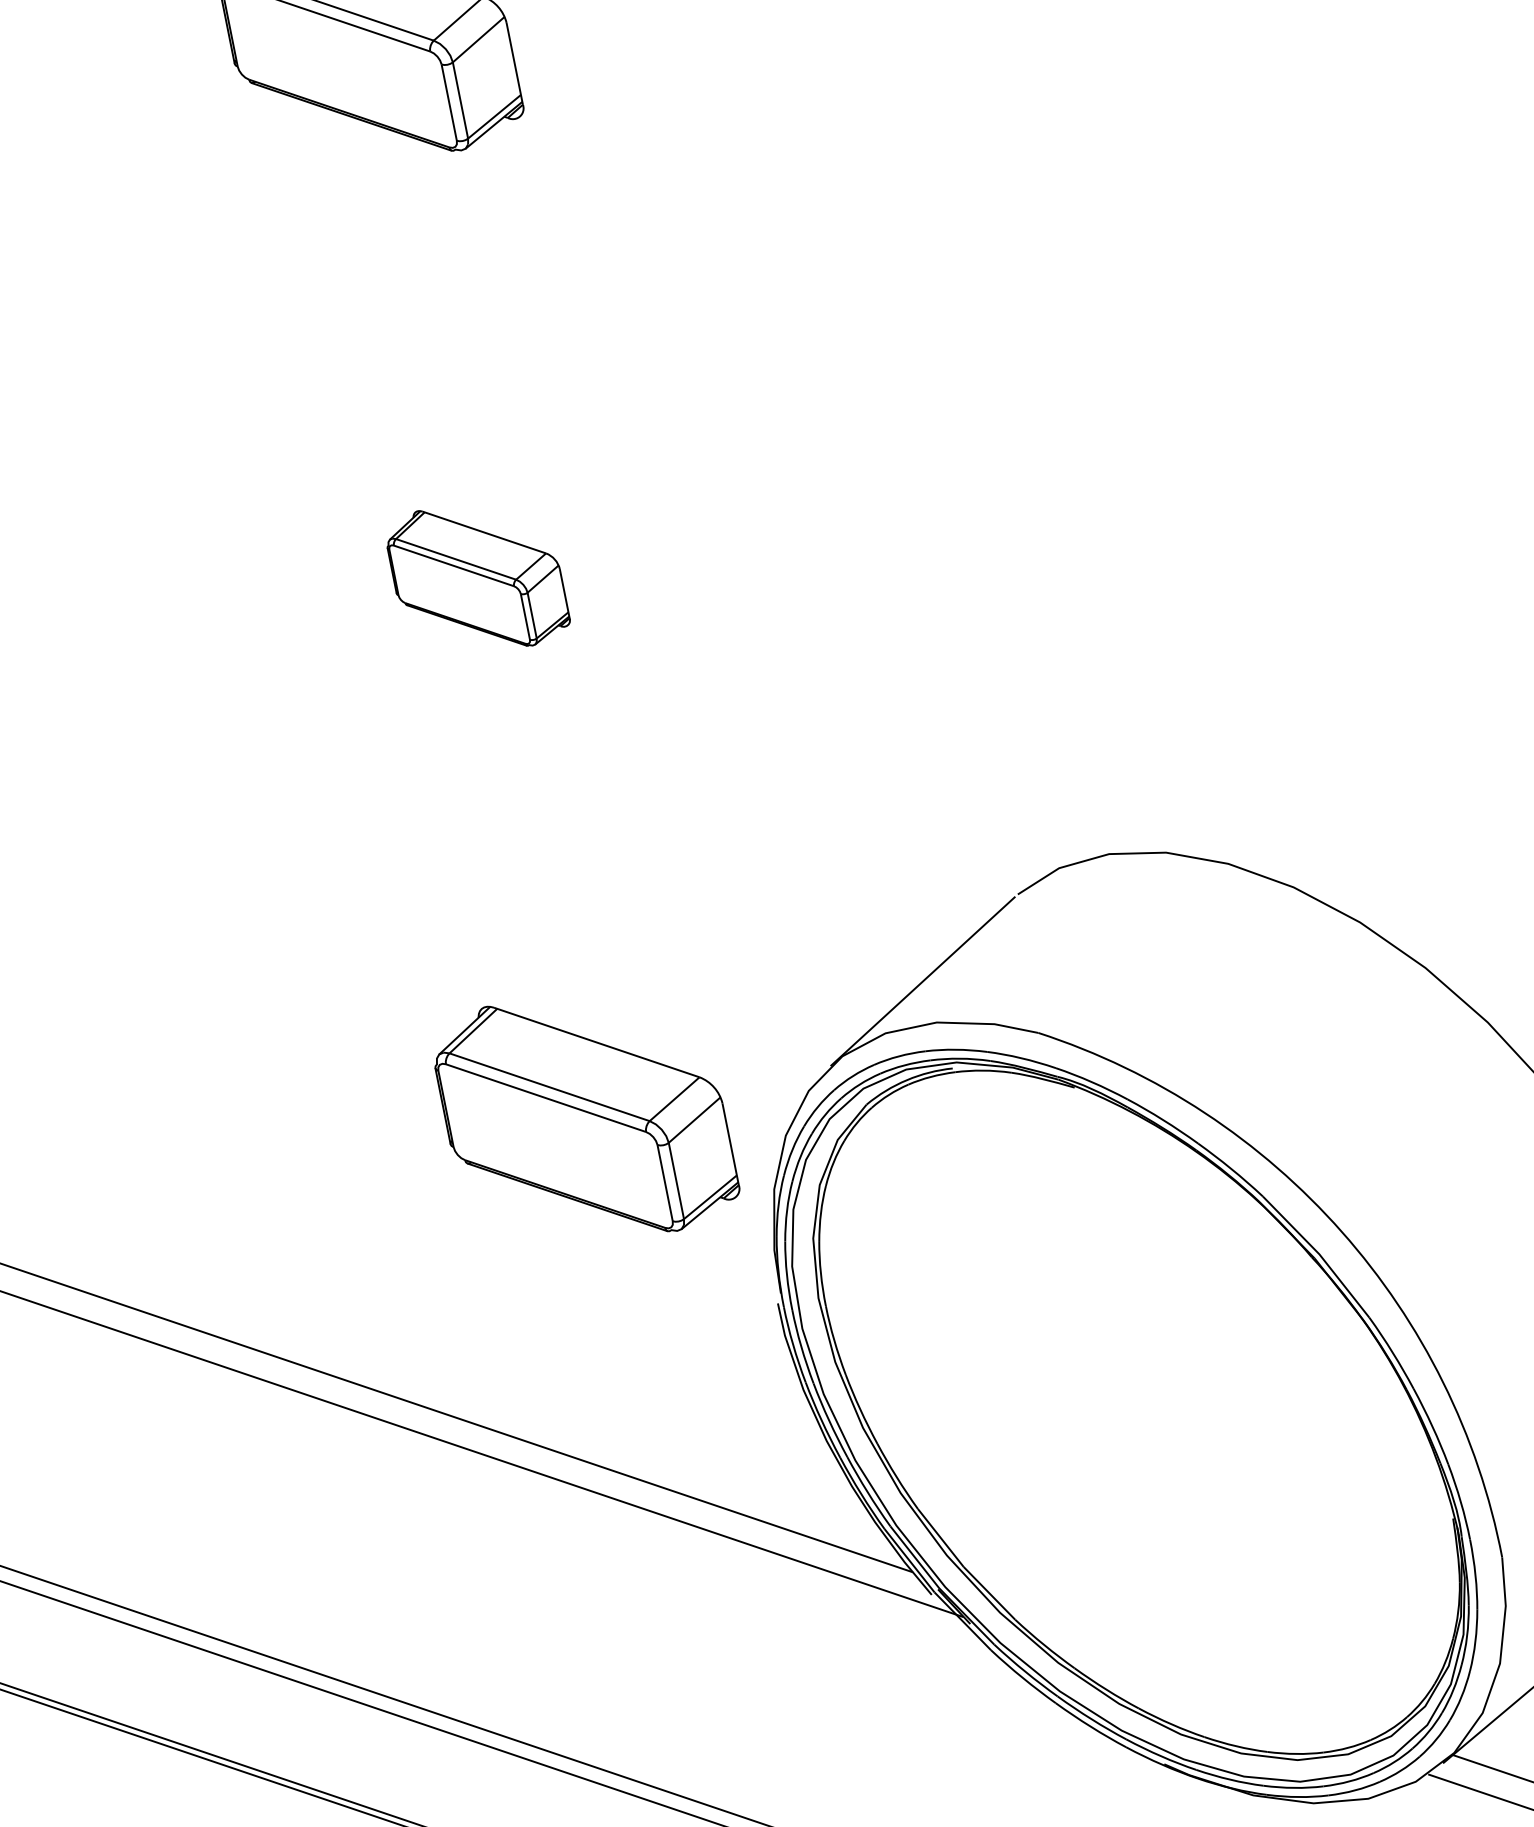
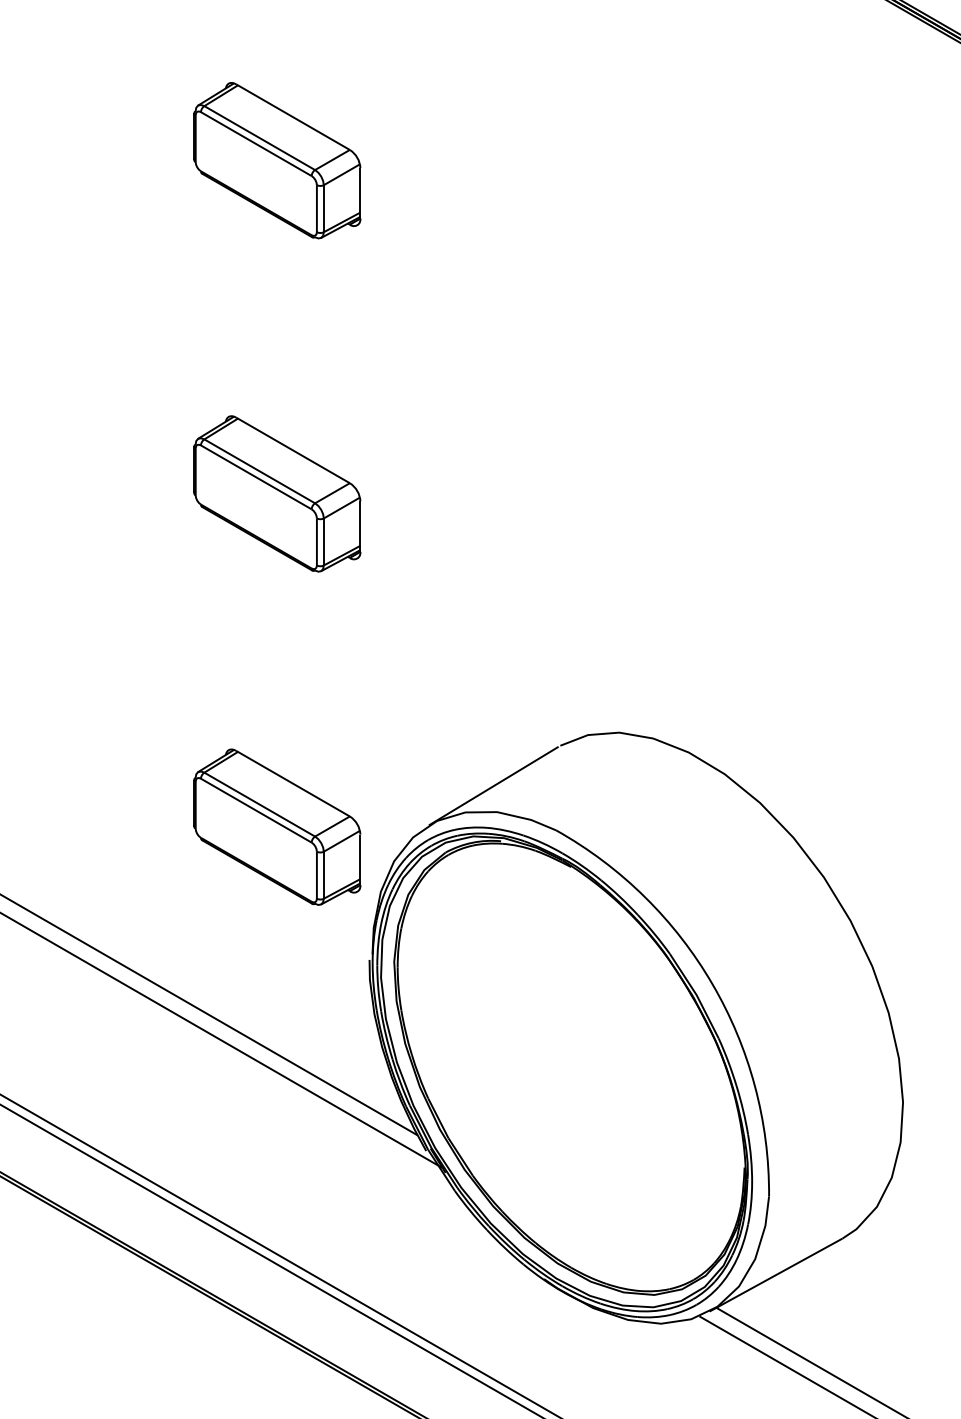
part: (477, 577) -> (277, 493), size x1.67

